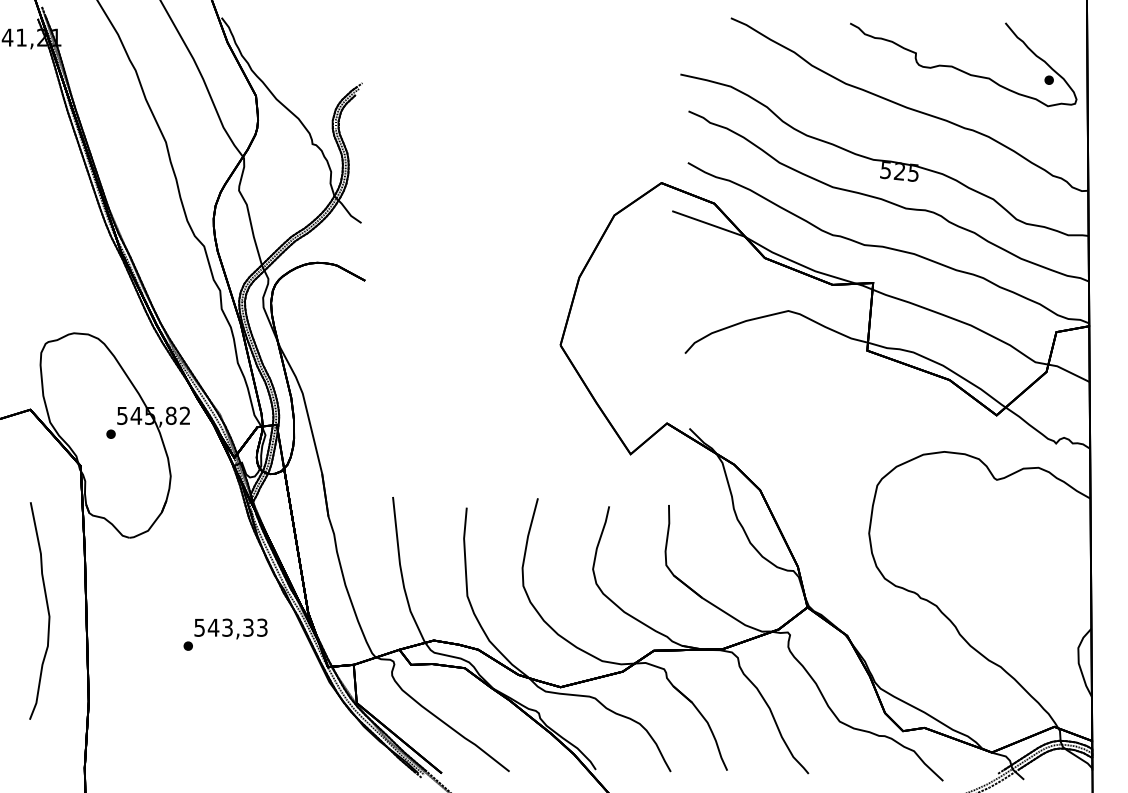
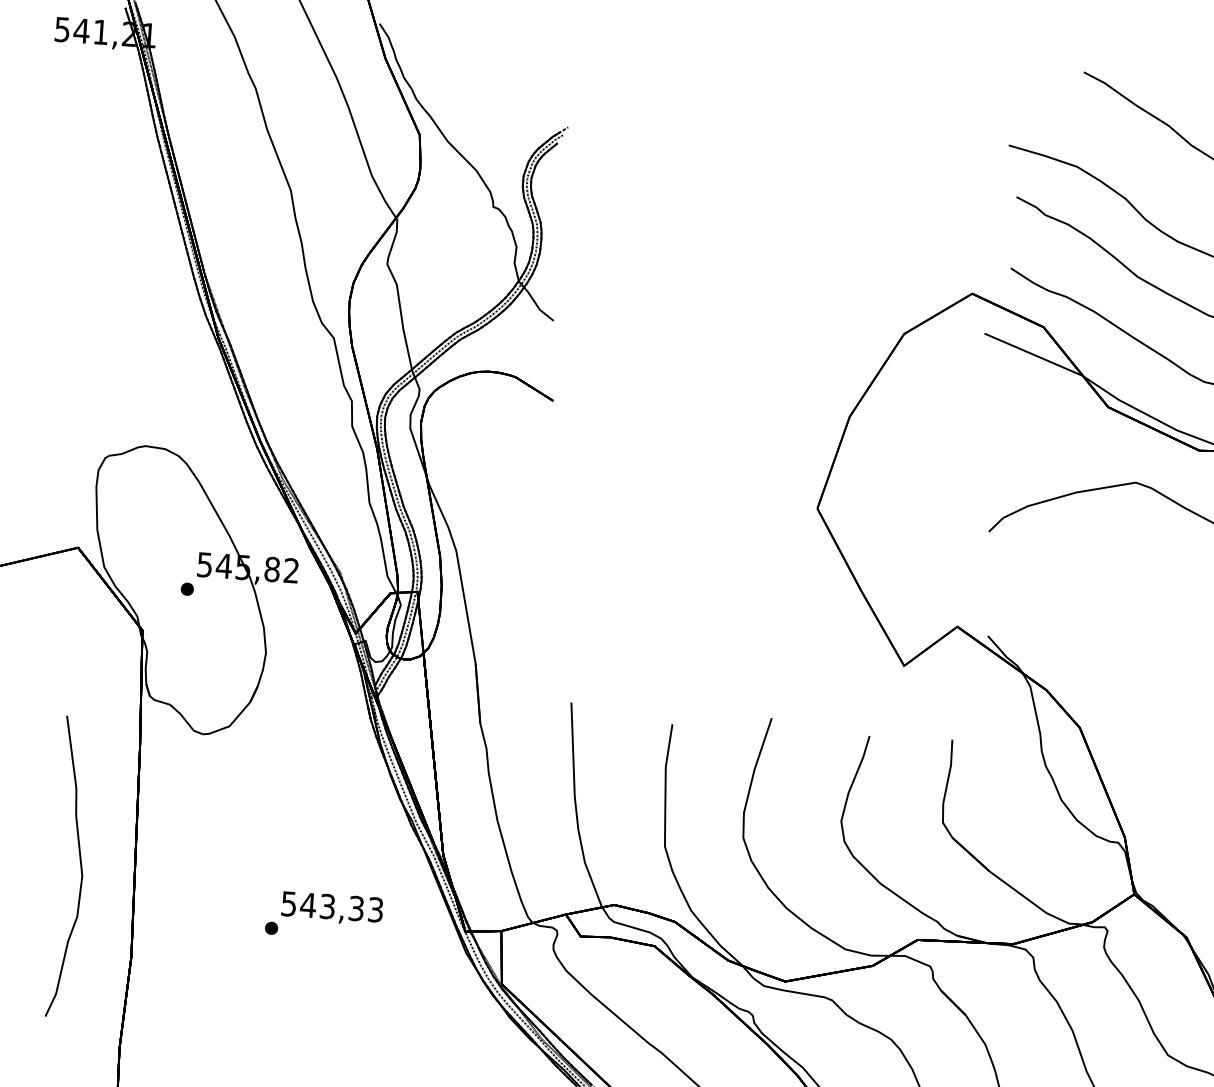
curve: (47, 610) -> (80, 867), moved
text: (225, 634) -> (324, 915), moved

